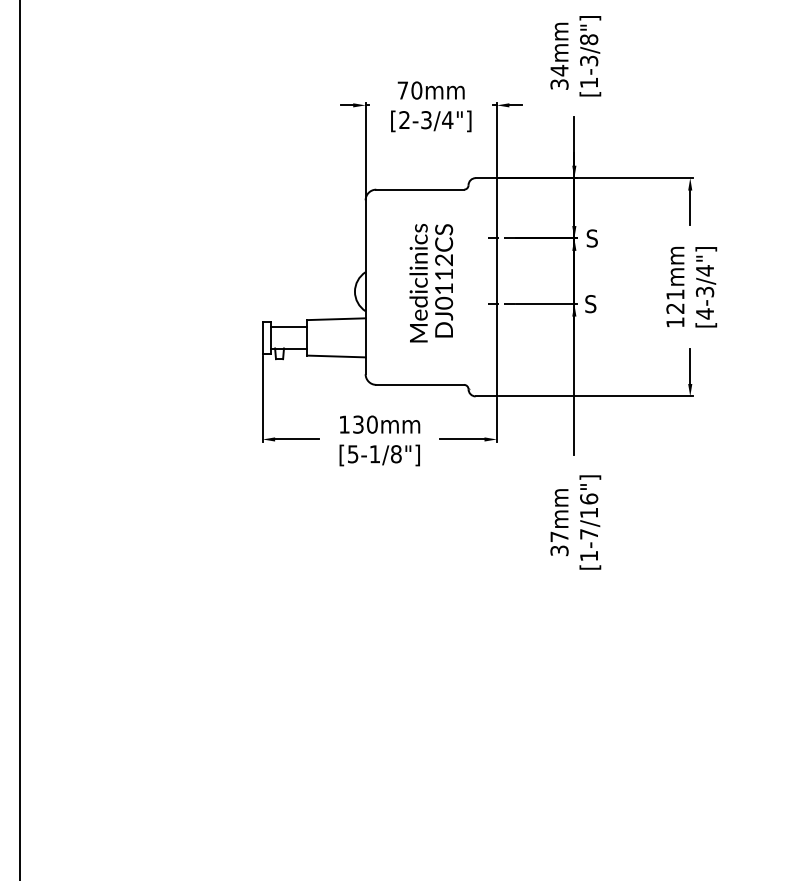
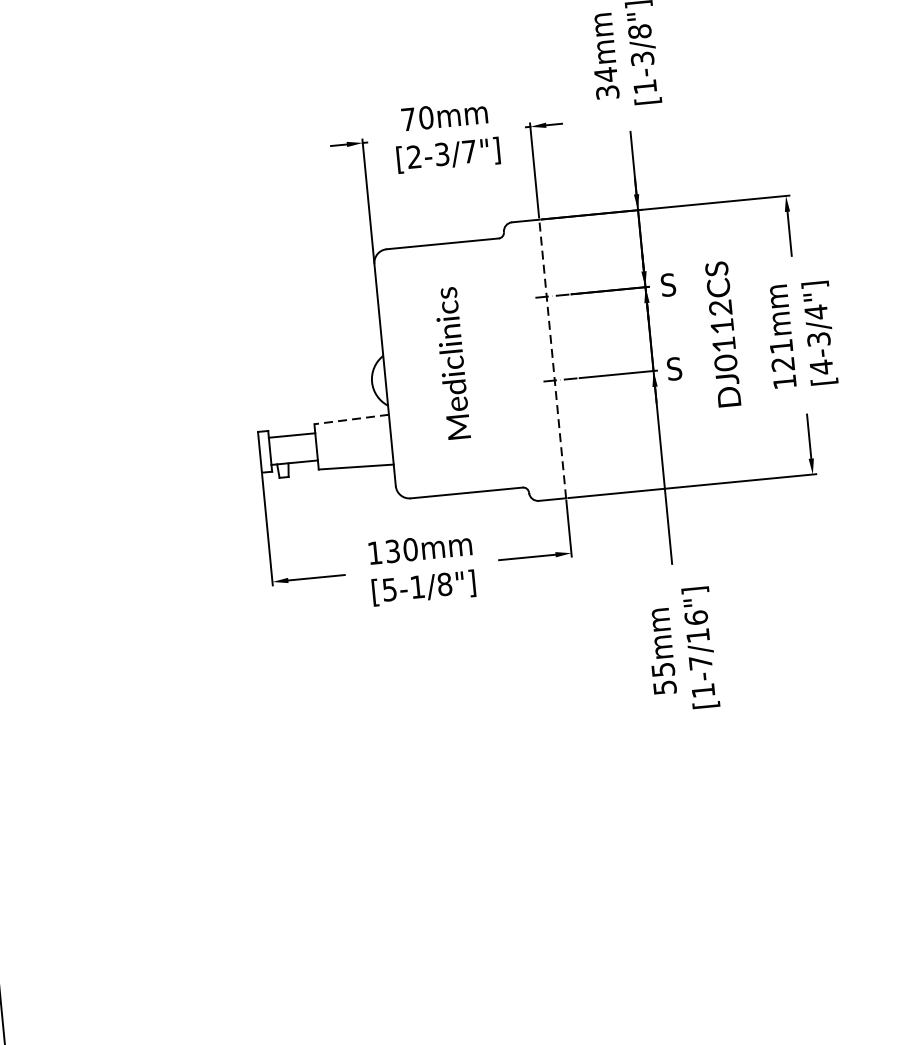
text: (447, 119) -> (468, 150), [2-3/4"] -> [2-3/7"]
text: (444, 280) -> (723, 333), moved
line: (496, 286) -> (552, 358), solid -> dashed
line: (335, 319) -> (350, 419), solid -> dashed
text: (559, 543) -> (664, 678), 37mm -> 55mm

